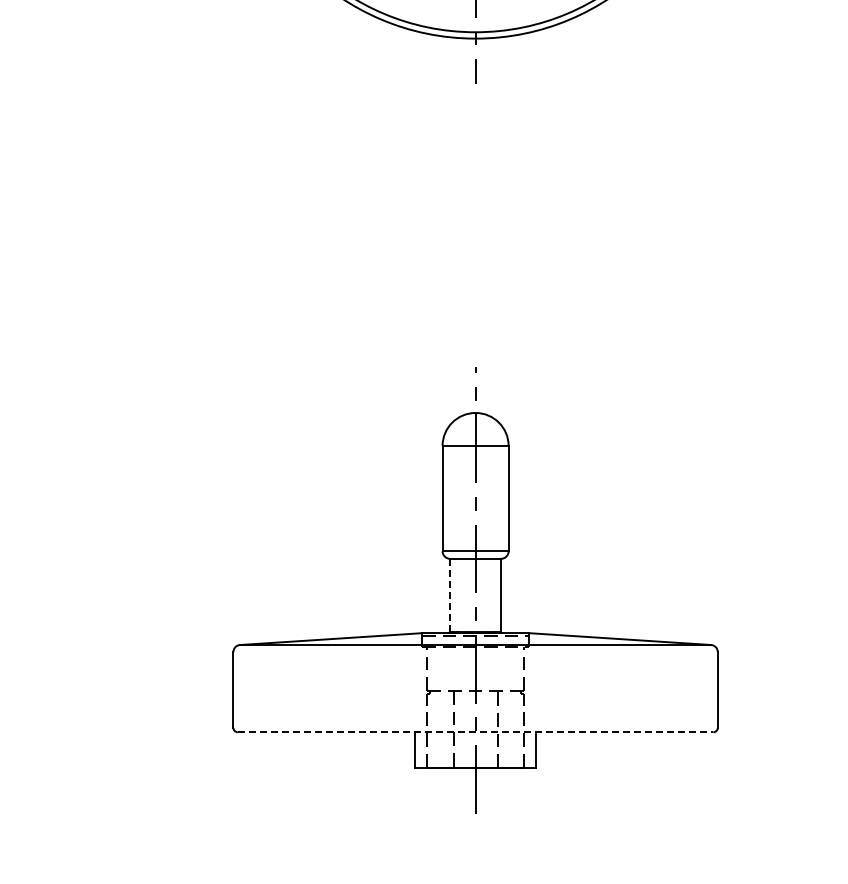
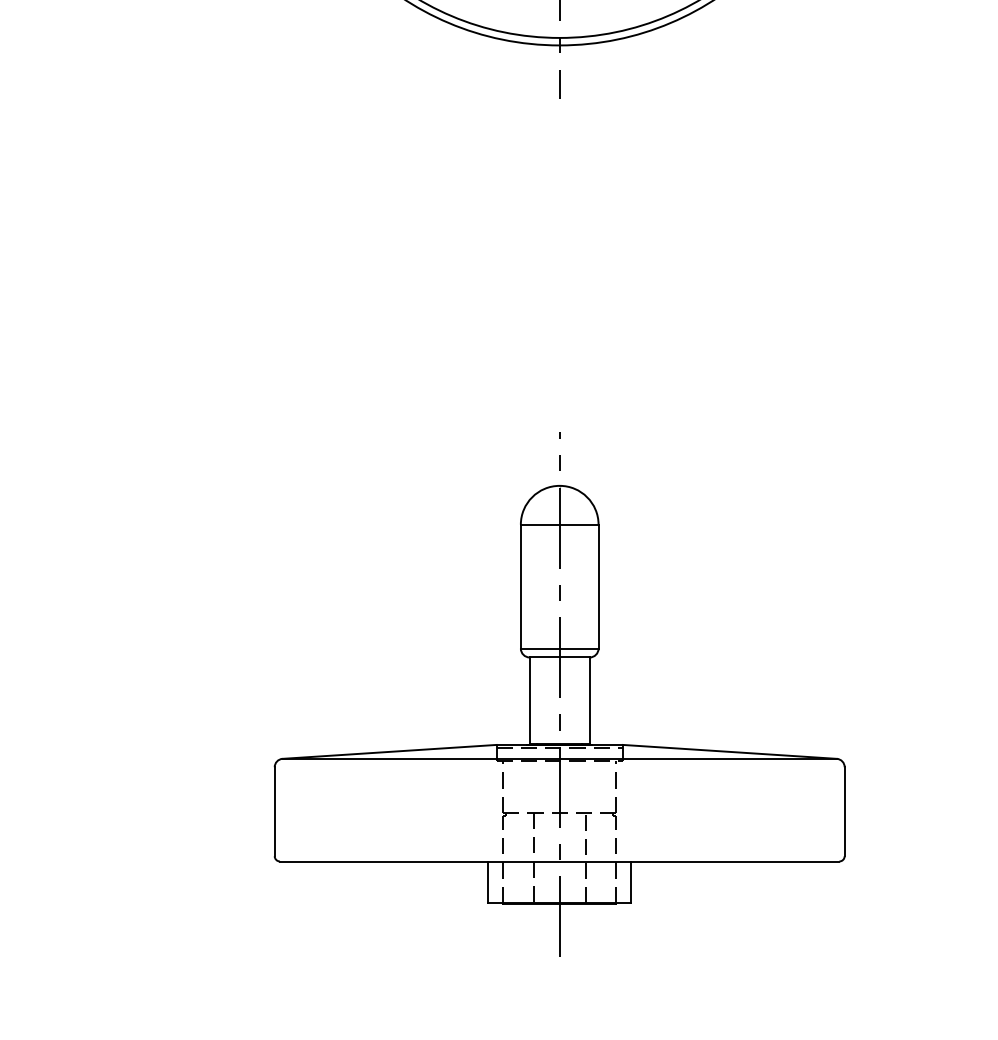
line: (450, 595) -> (530, 700), dashed -> solid
line: (475, 732) -> (559, 861), dashed -> solid

